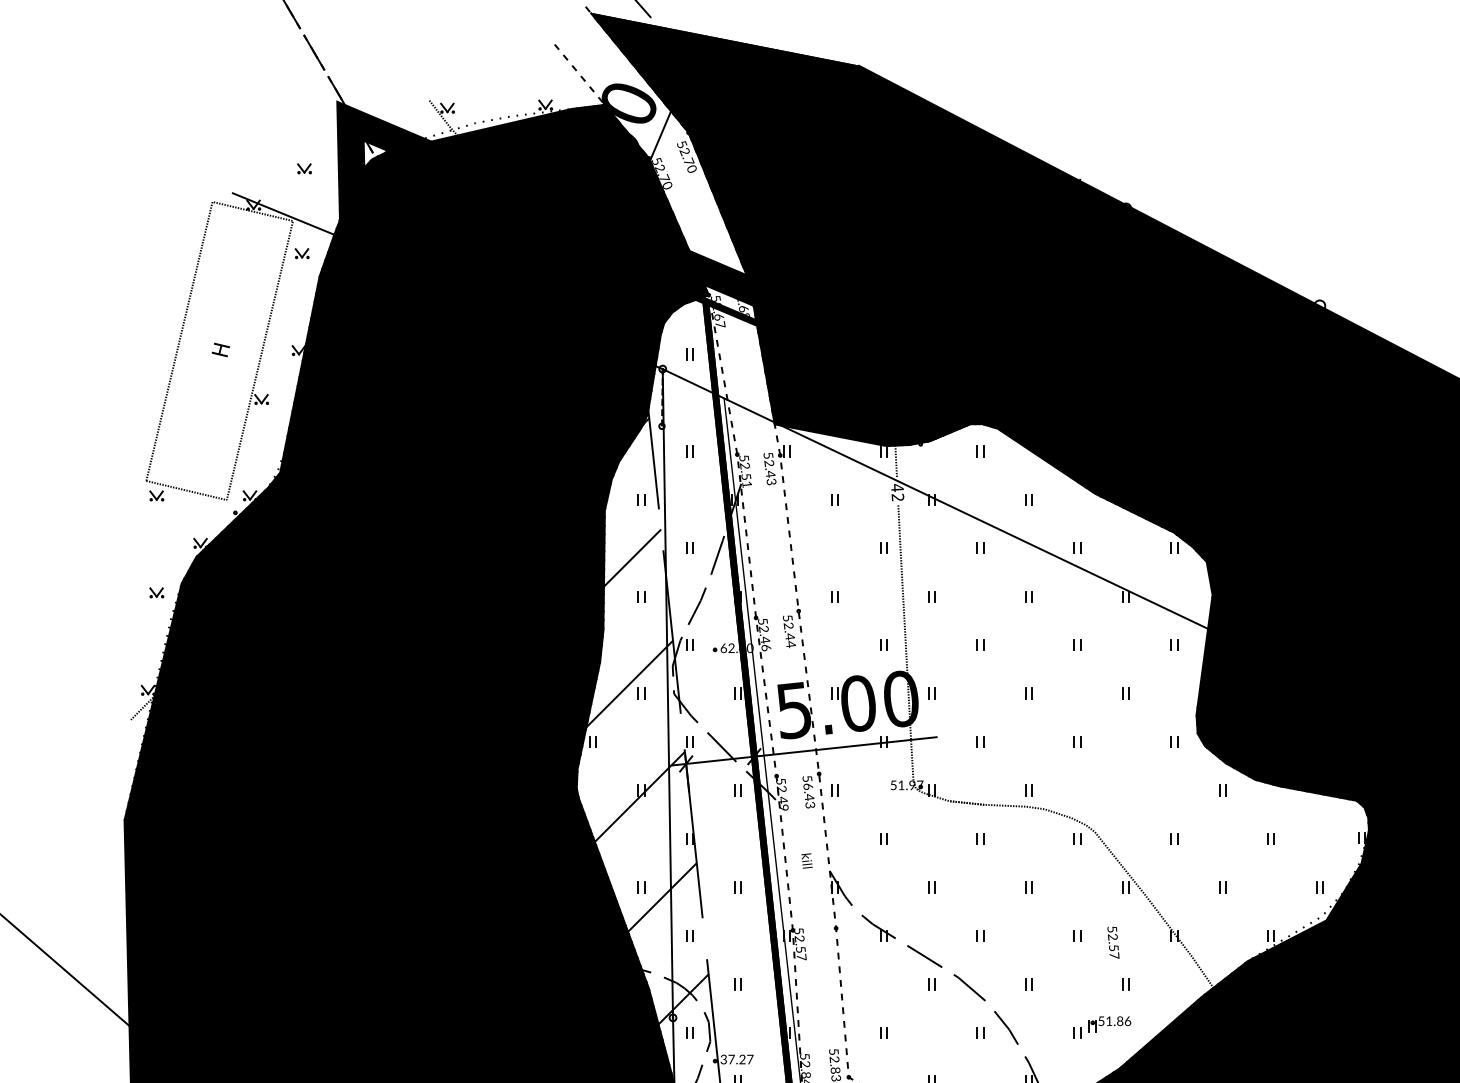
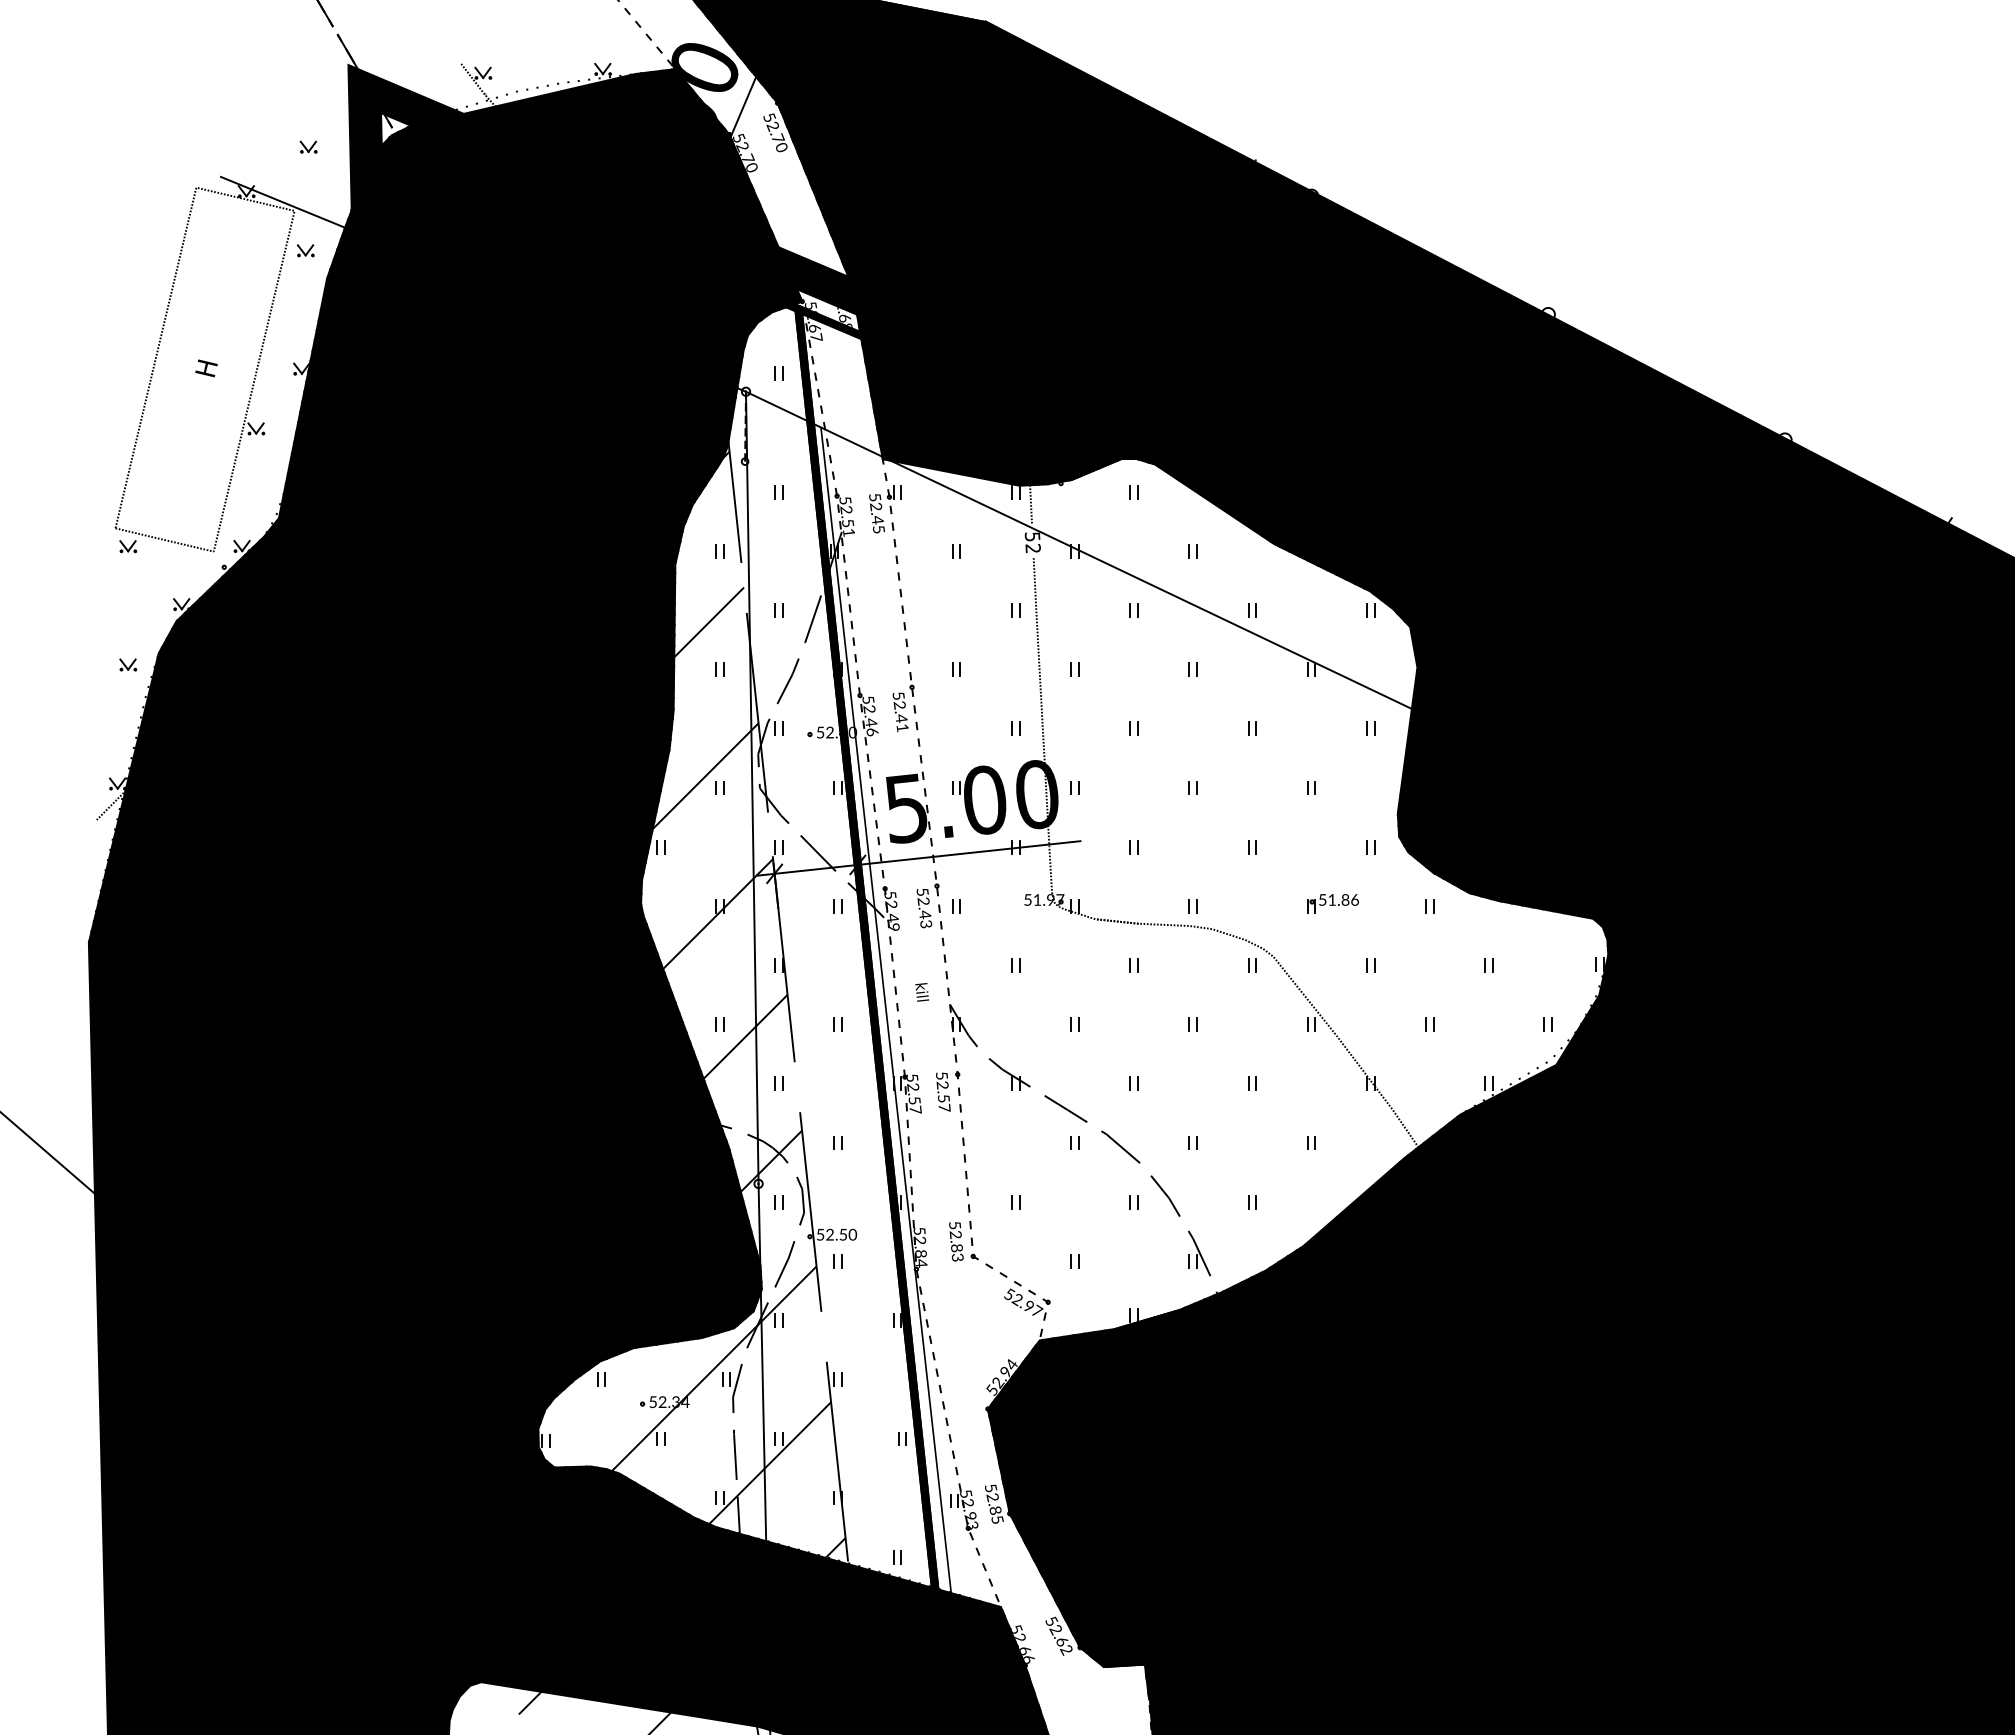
text: (771, 481) -> (878, 529), 52.43 -> 52.45
text: (897, 487) -> (1032, 536), 42 -> 52
text: (790, 644) -> (902, 727), 52.44 -> 52.41
text: (723, 648) -> (820, 732), 62.40 -> 52.40
text: (808, 786) -> (923, 901), 56.43 -> 52.43
text: (1113, 942) -> (943, 1091), moved
part: (1109, 1024) -> (1332, 903), moved
text: (736, 1059) -> (836, 1234), 37.27 -> 52.50

